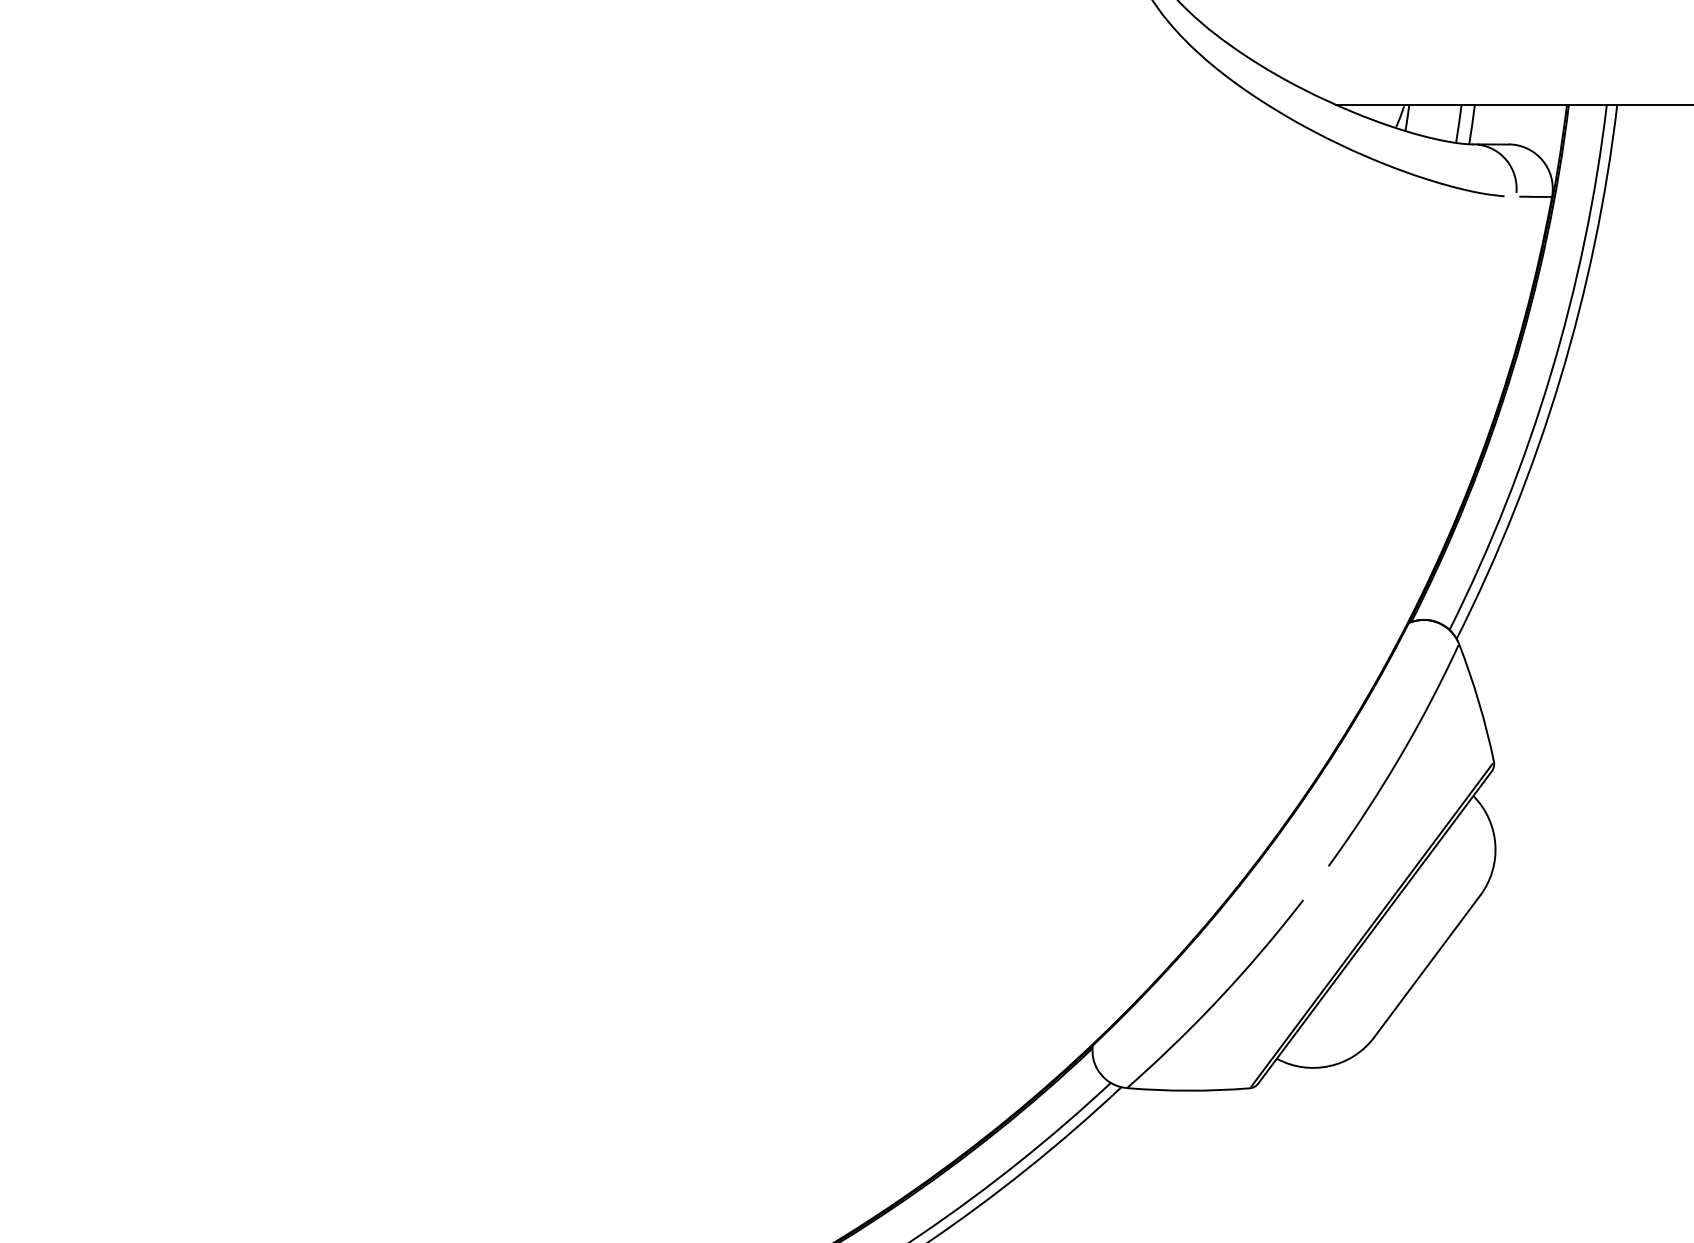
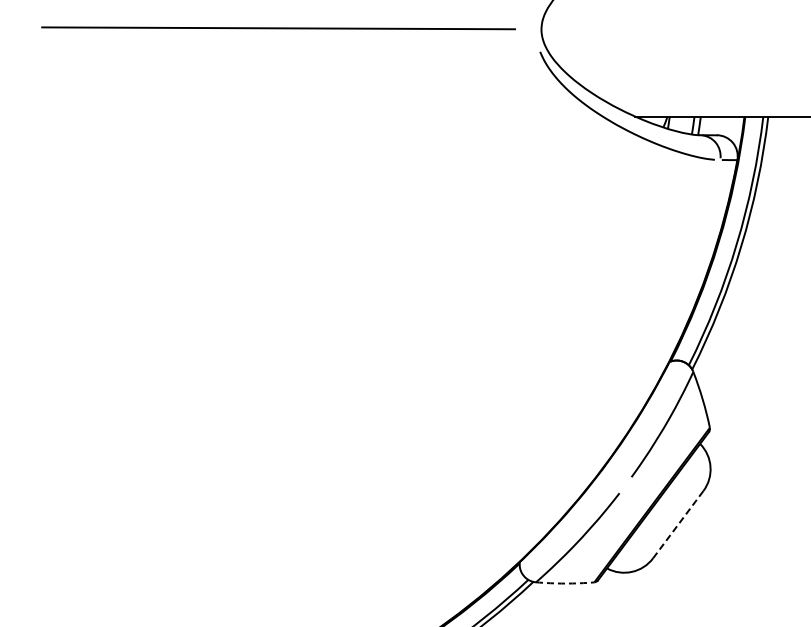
line: (1427, 966) -> (678, 524), solid -> dashed
arc: (1189, 1090) -> (565, 583), solid -> dashed

